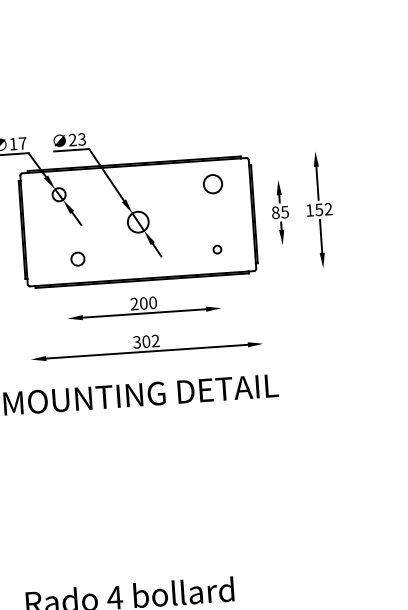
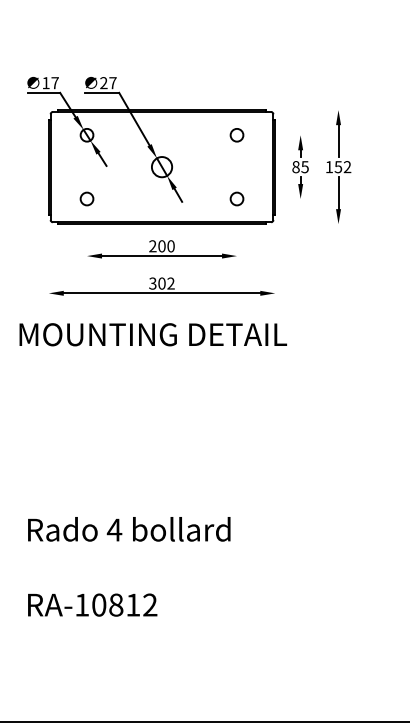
text: (81, 139) -> (112, 83), 23 -> 27
circle: (212, 184) -> (236, 135), size x0.71
circle: (216, 249) -> (236, 198), size x1.67
circle: (77, 258) -> (86, 198), moved

